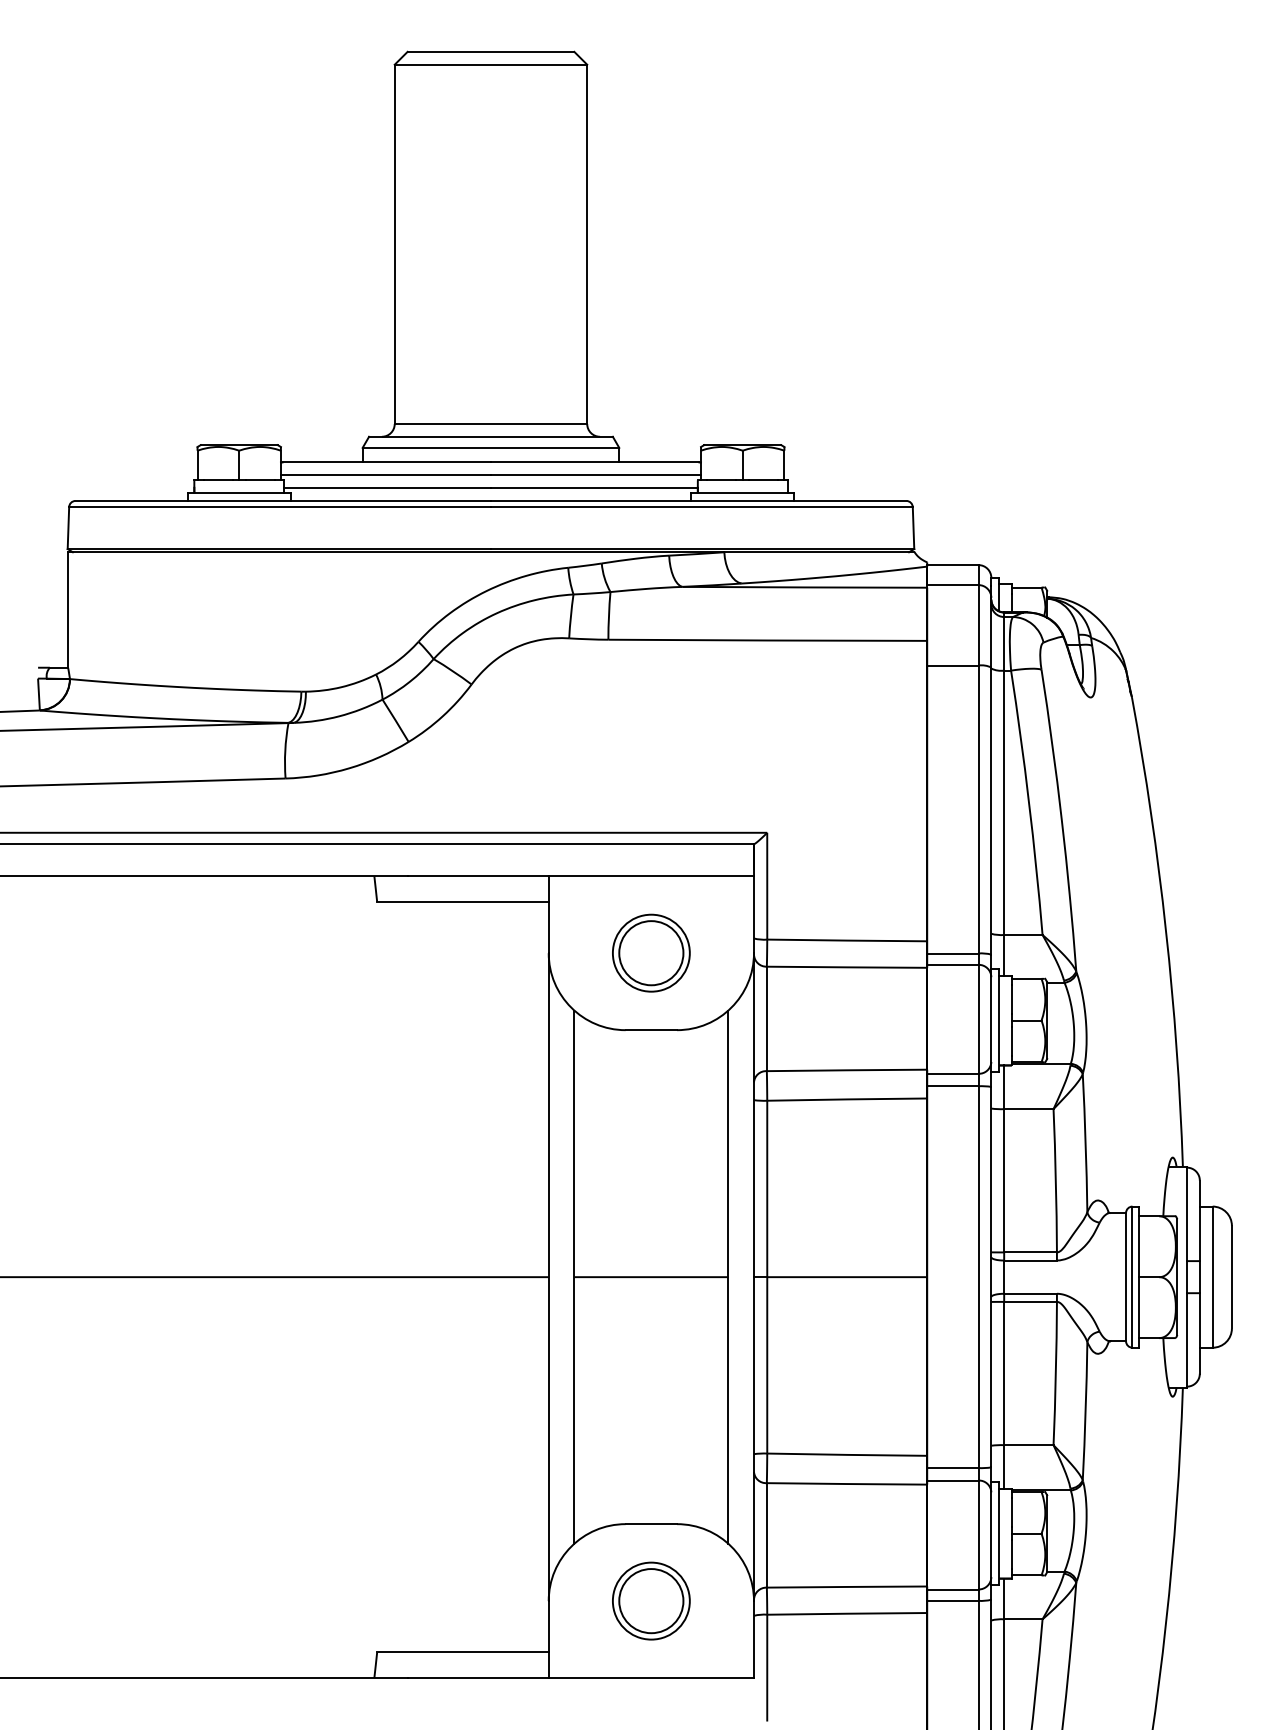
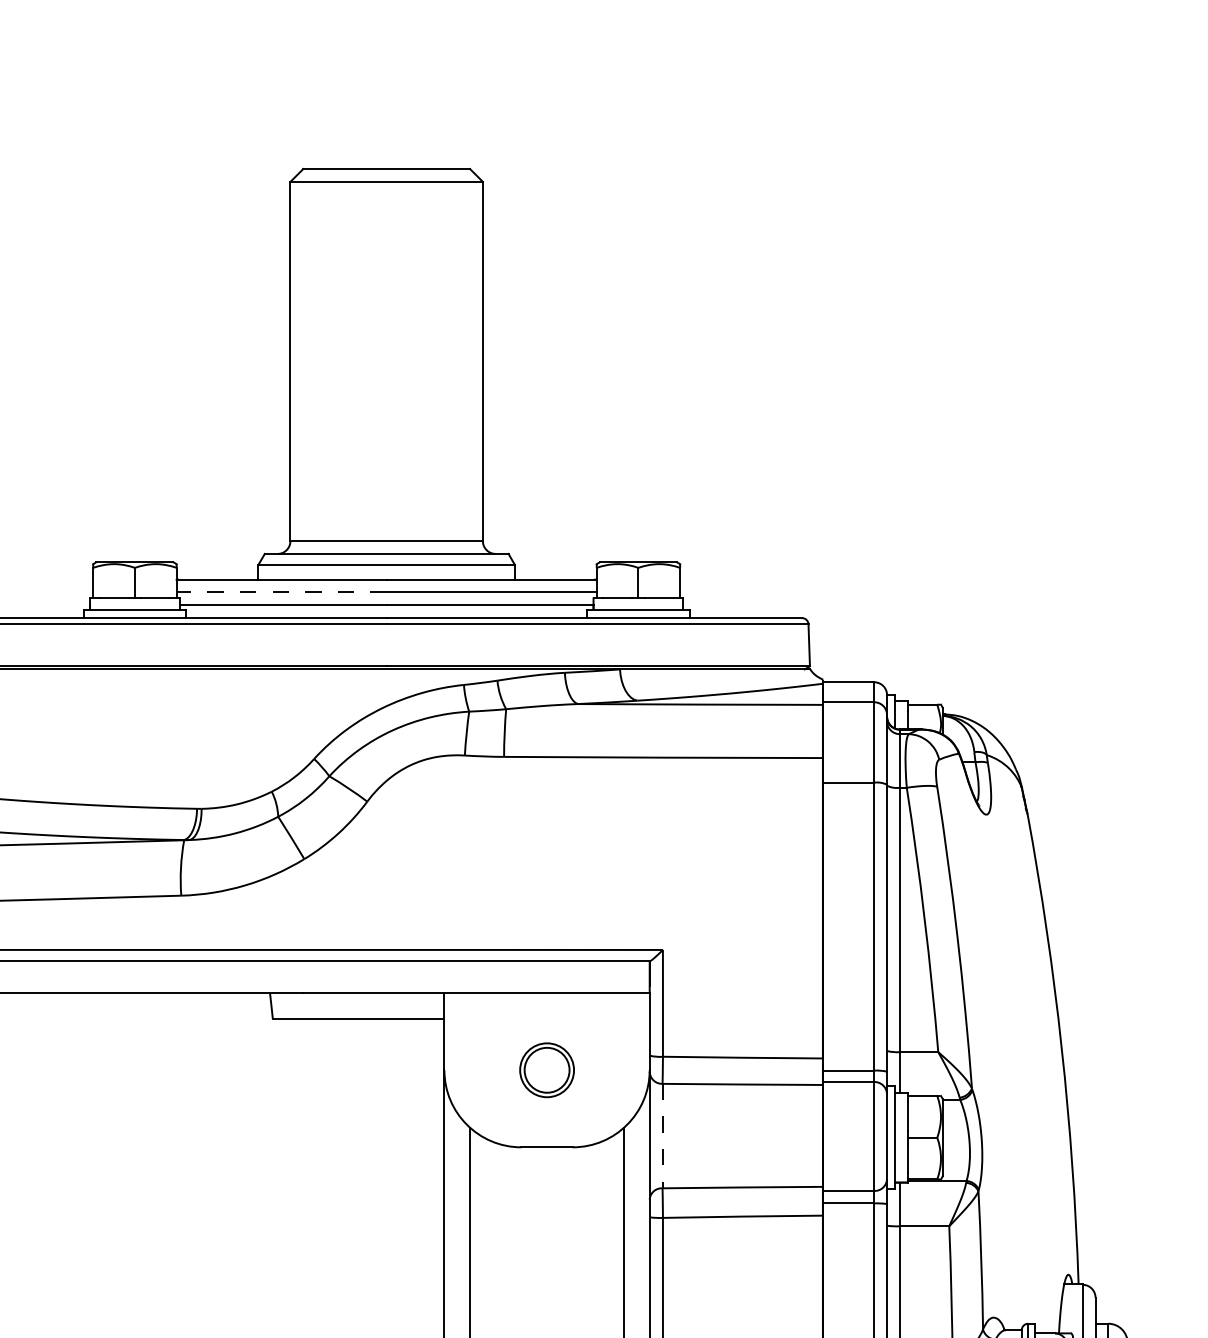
line: (385, 475) -> (281, 592), solid -> dashed
part: (651, 952) -> (547, 1069), size x0.7
line: (766, 1019) -> (662, 1136), solid -> dashed

